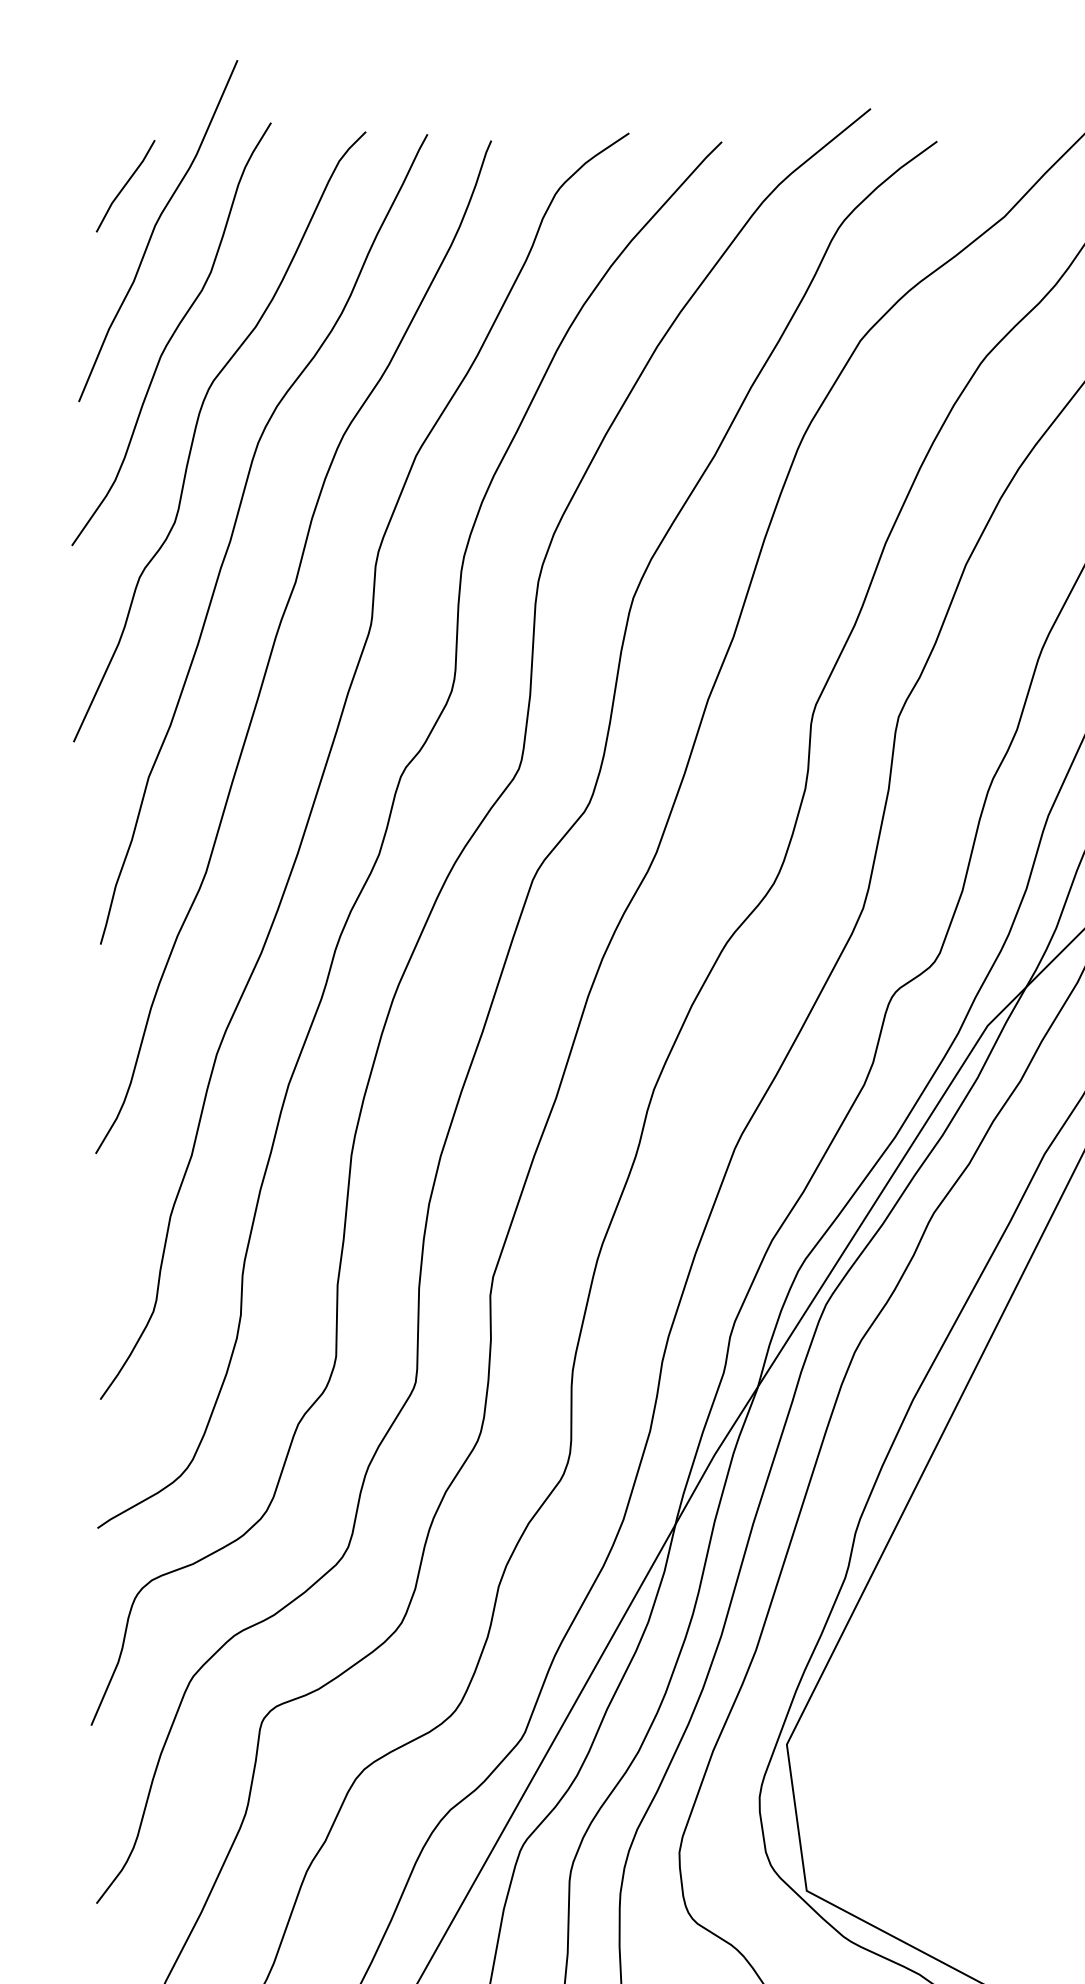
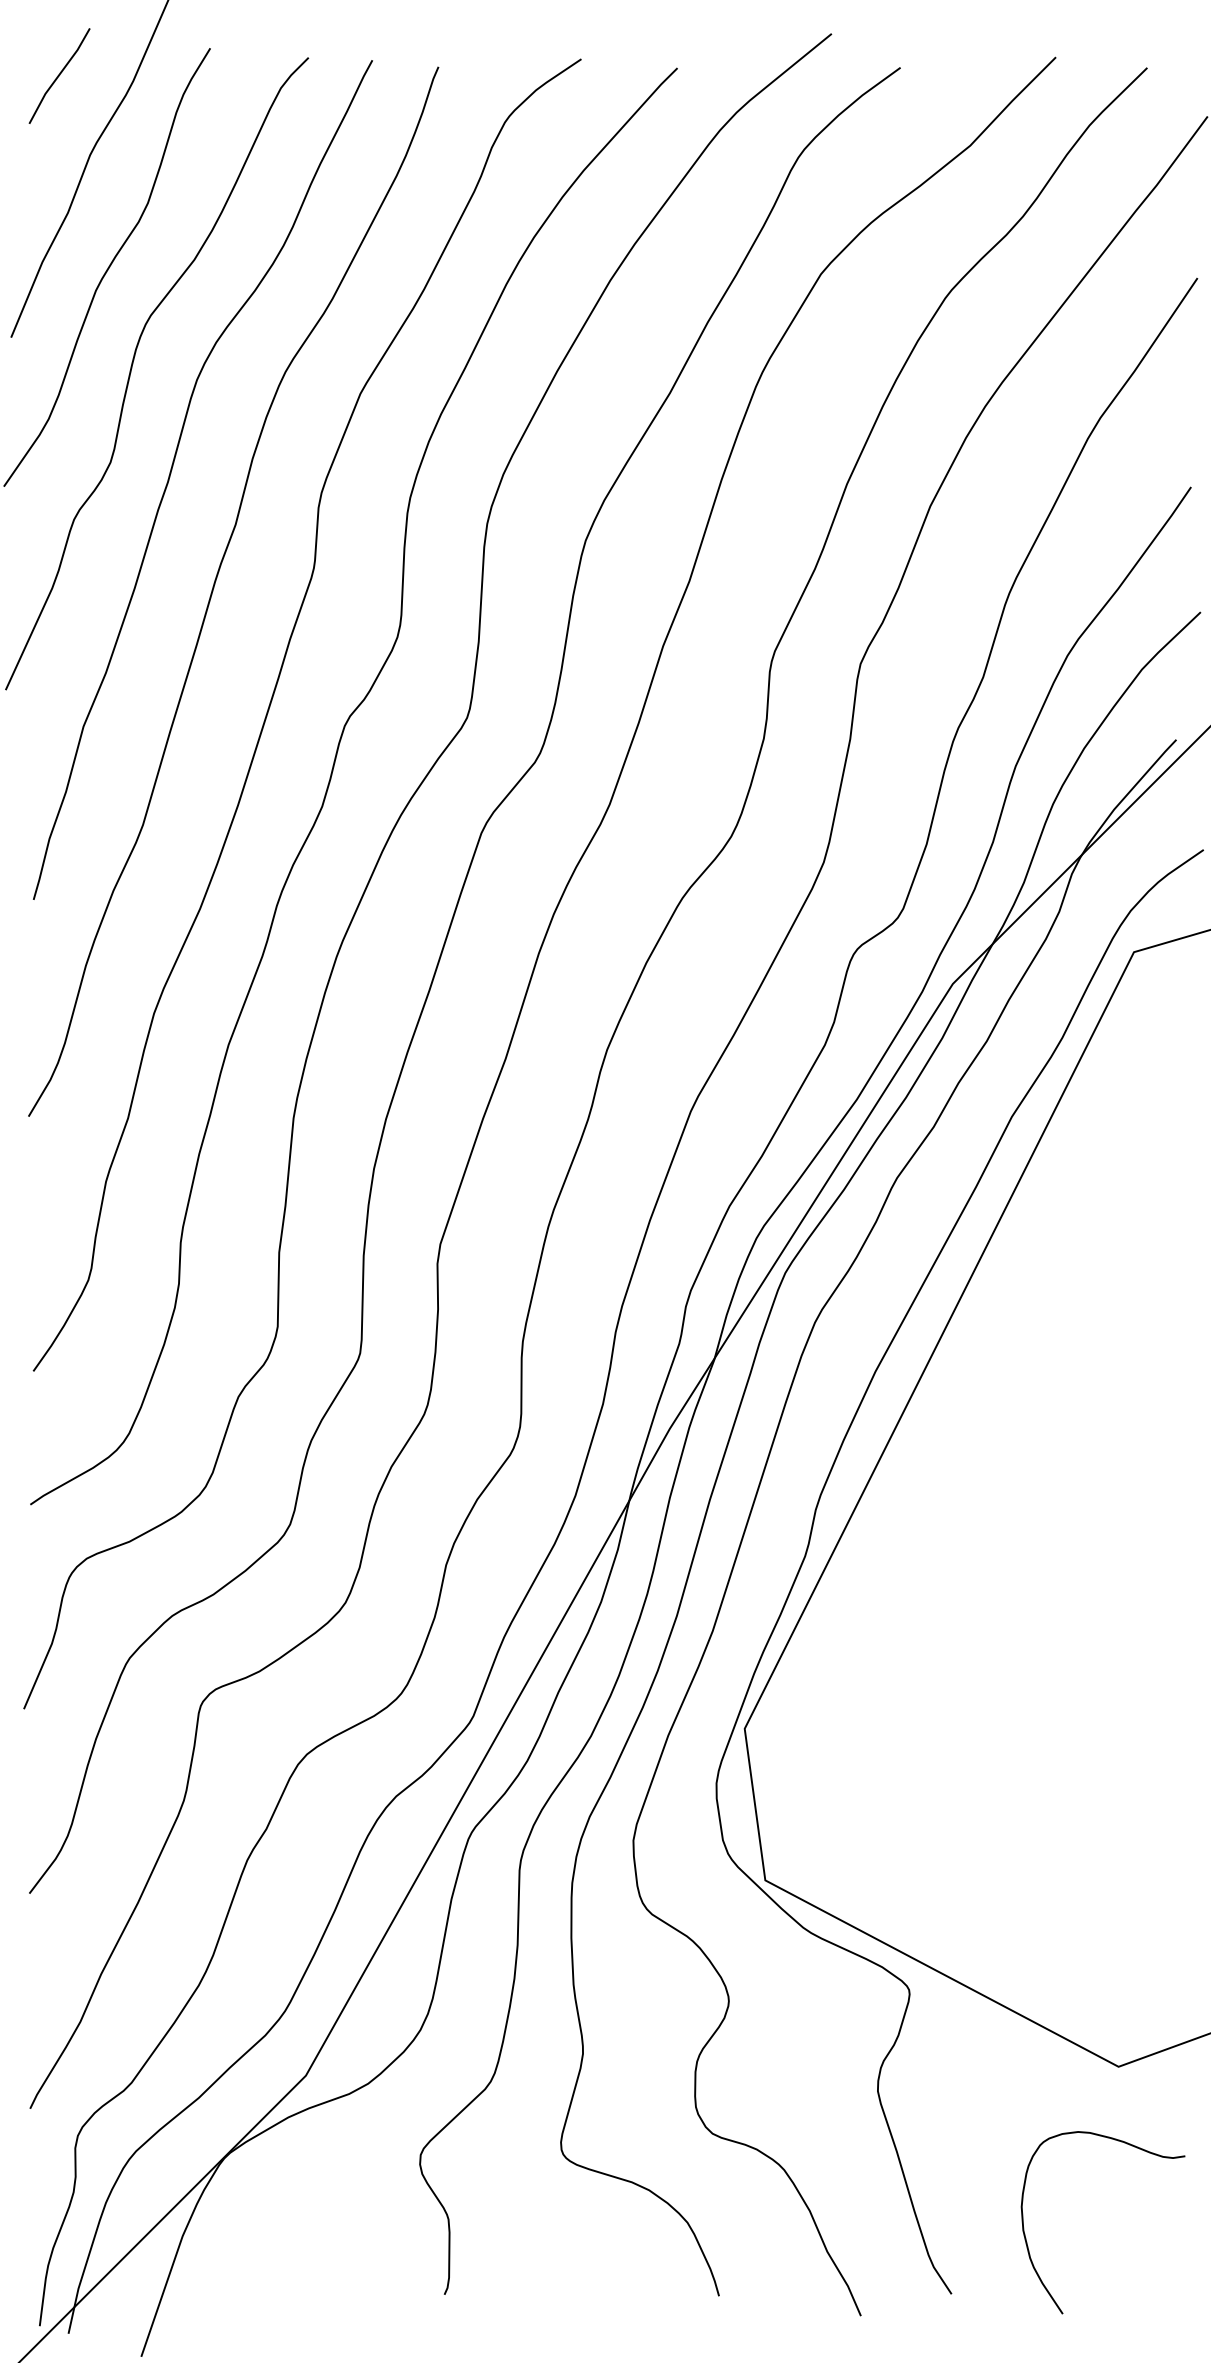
line: (125, 185) -> (59, 75), moved

